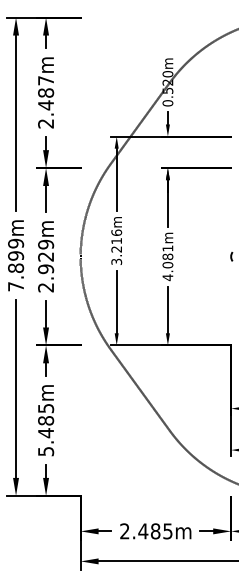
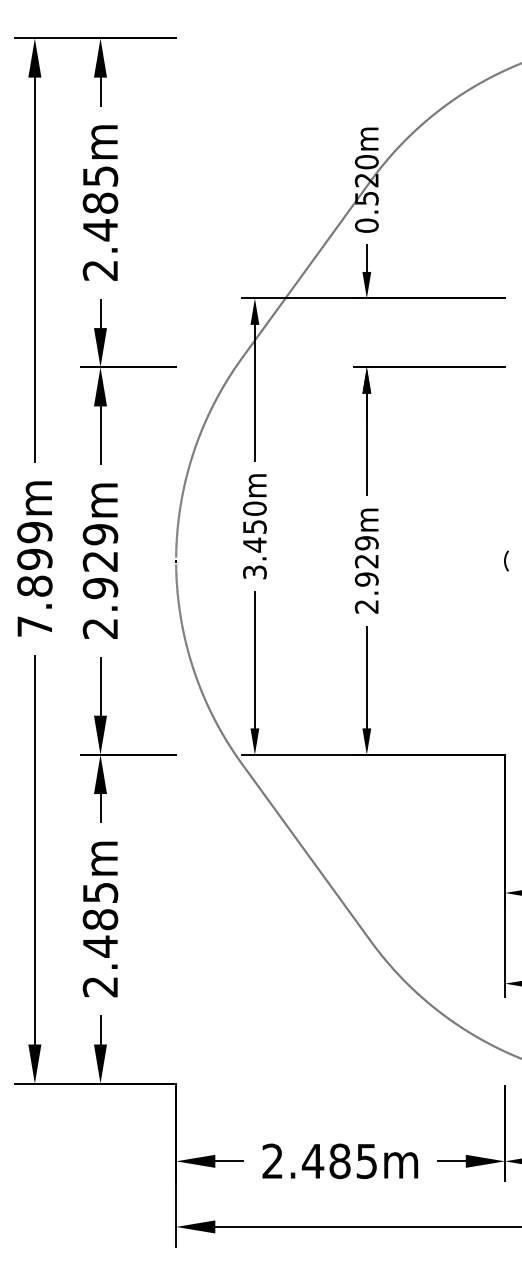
text: (46, 80) -> (101, 175), 2.487m -> 2.485m
text: (116, 240) -> (254, 525), 3.216m -> 3.450m
text: (167, 263) -> (365, 575), 4.081m -> 2.929m
text: (46, 451) -> (101, 986), 5.485m -> 2.485m

